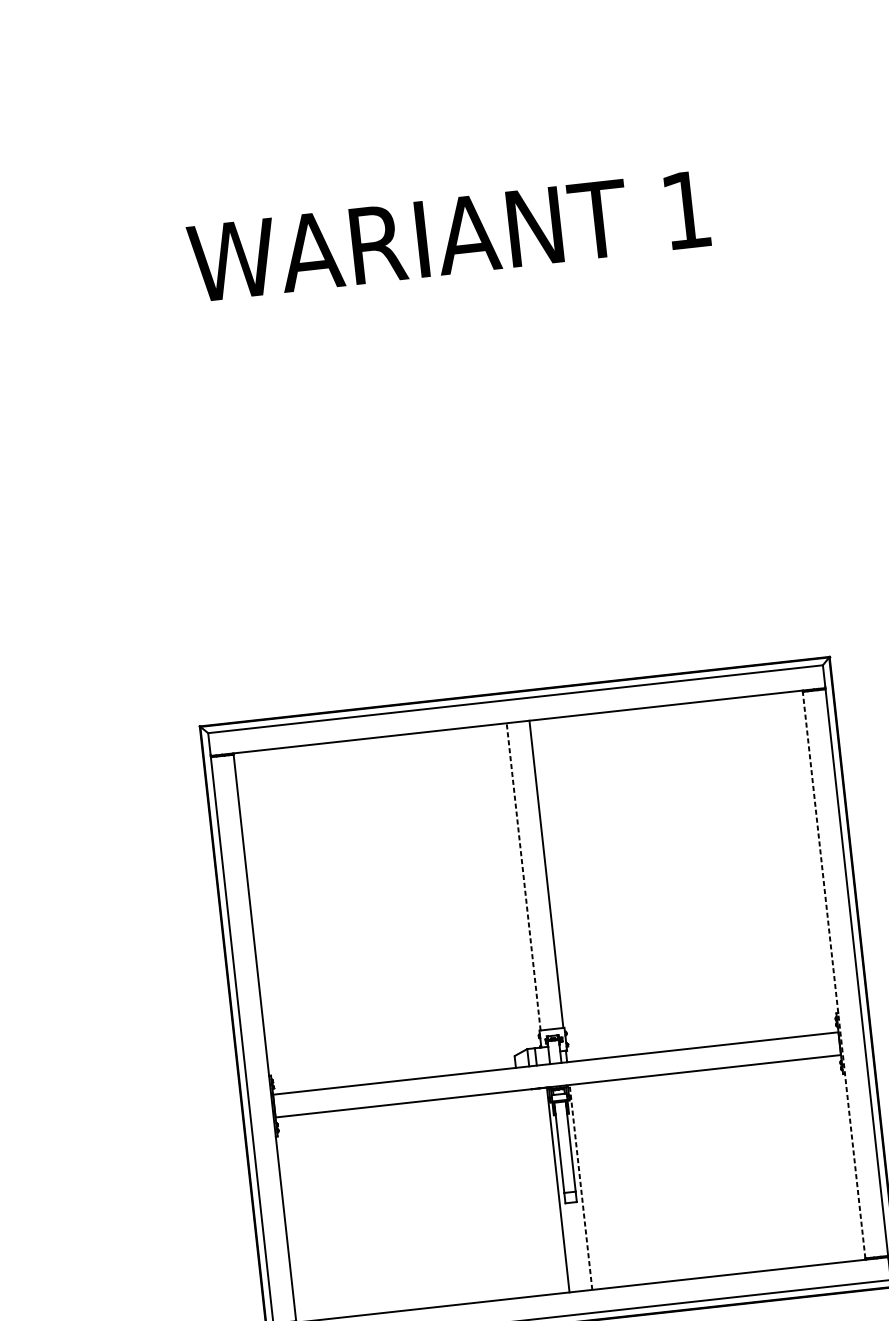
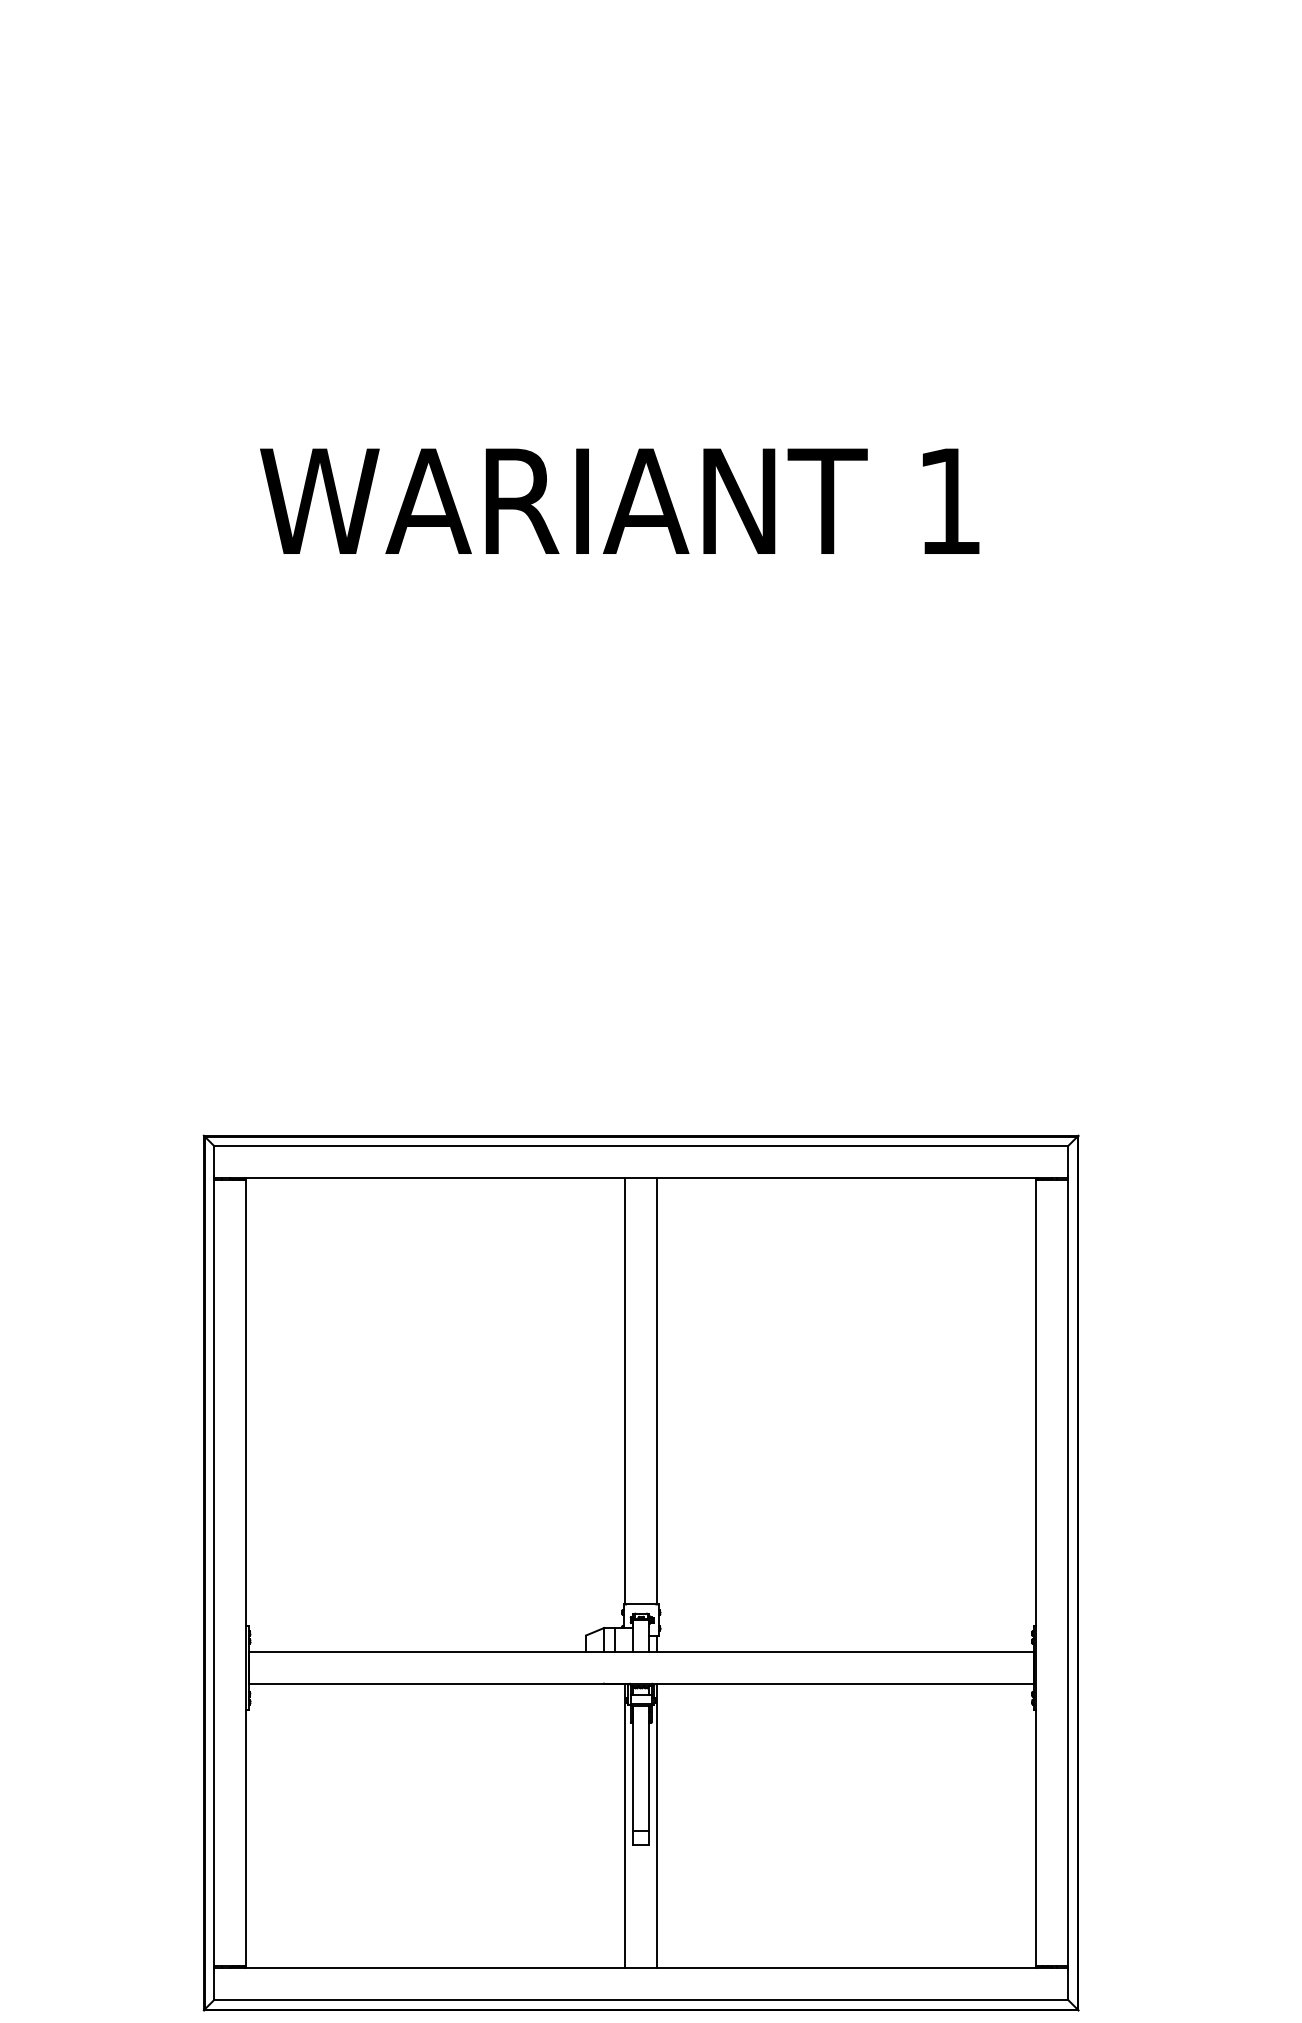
line: (523, 876) -> (625, 1390), dashed -> solid
line: (834, 974) -> (1036, 1572), dashed -> solid
line: (580, 1187) -> (656, 1825), dashed -> solid

